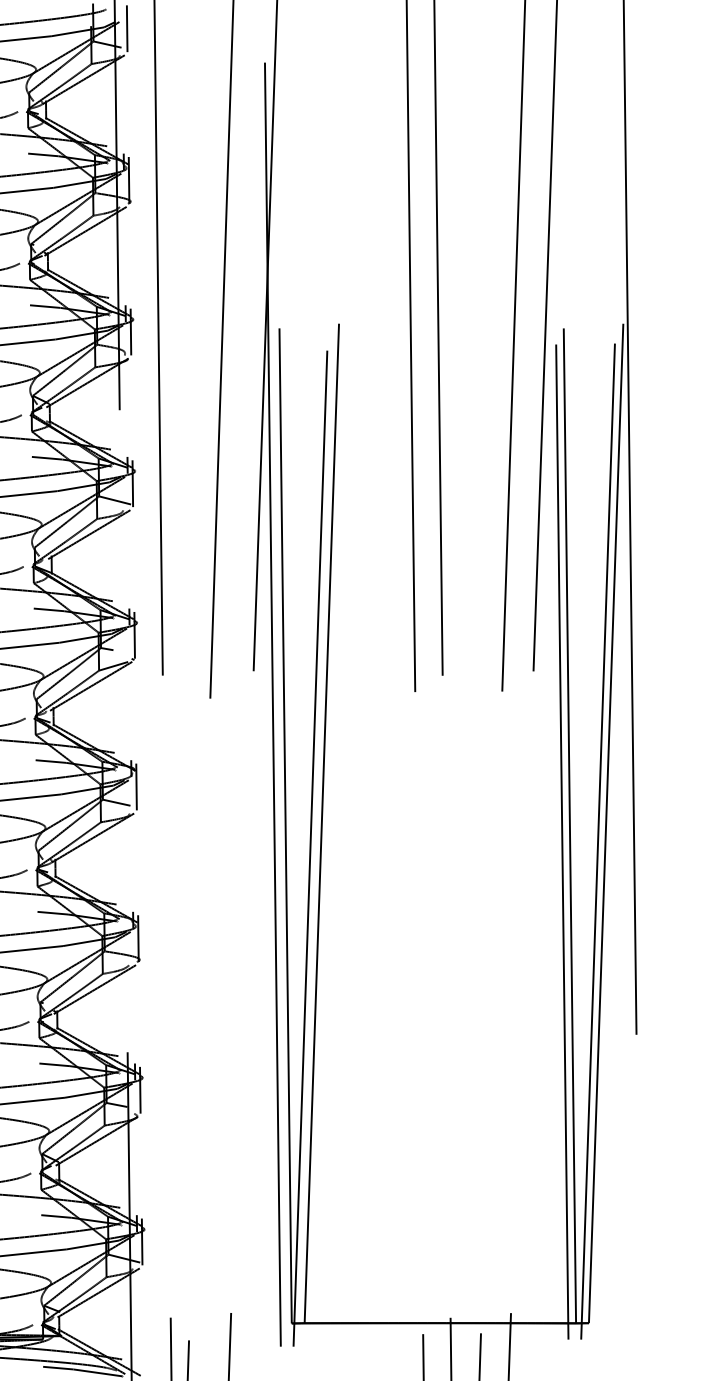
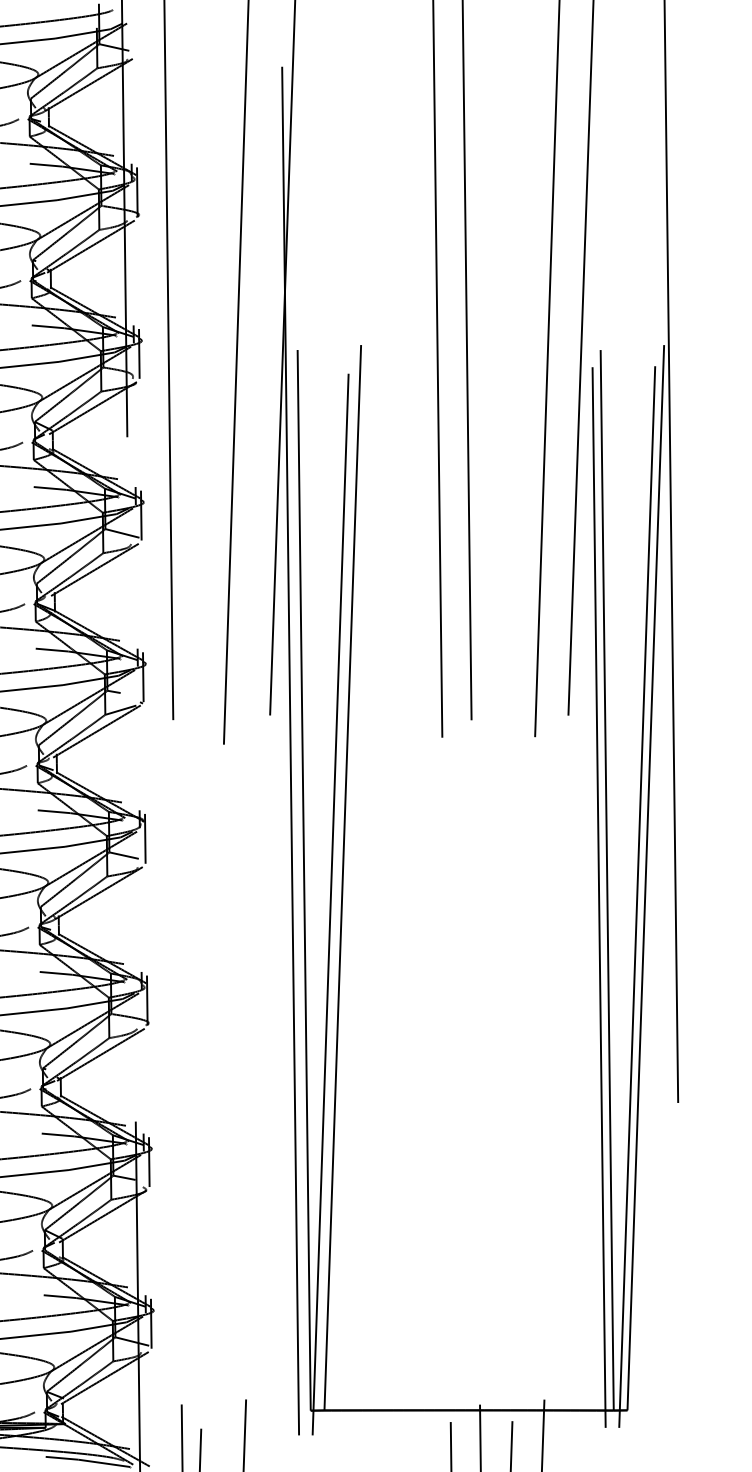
line: (127, 28) -> (135, 30), removed

